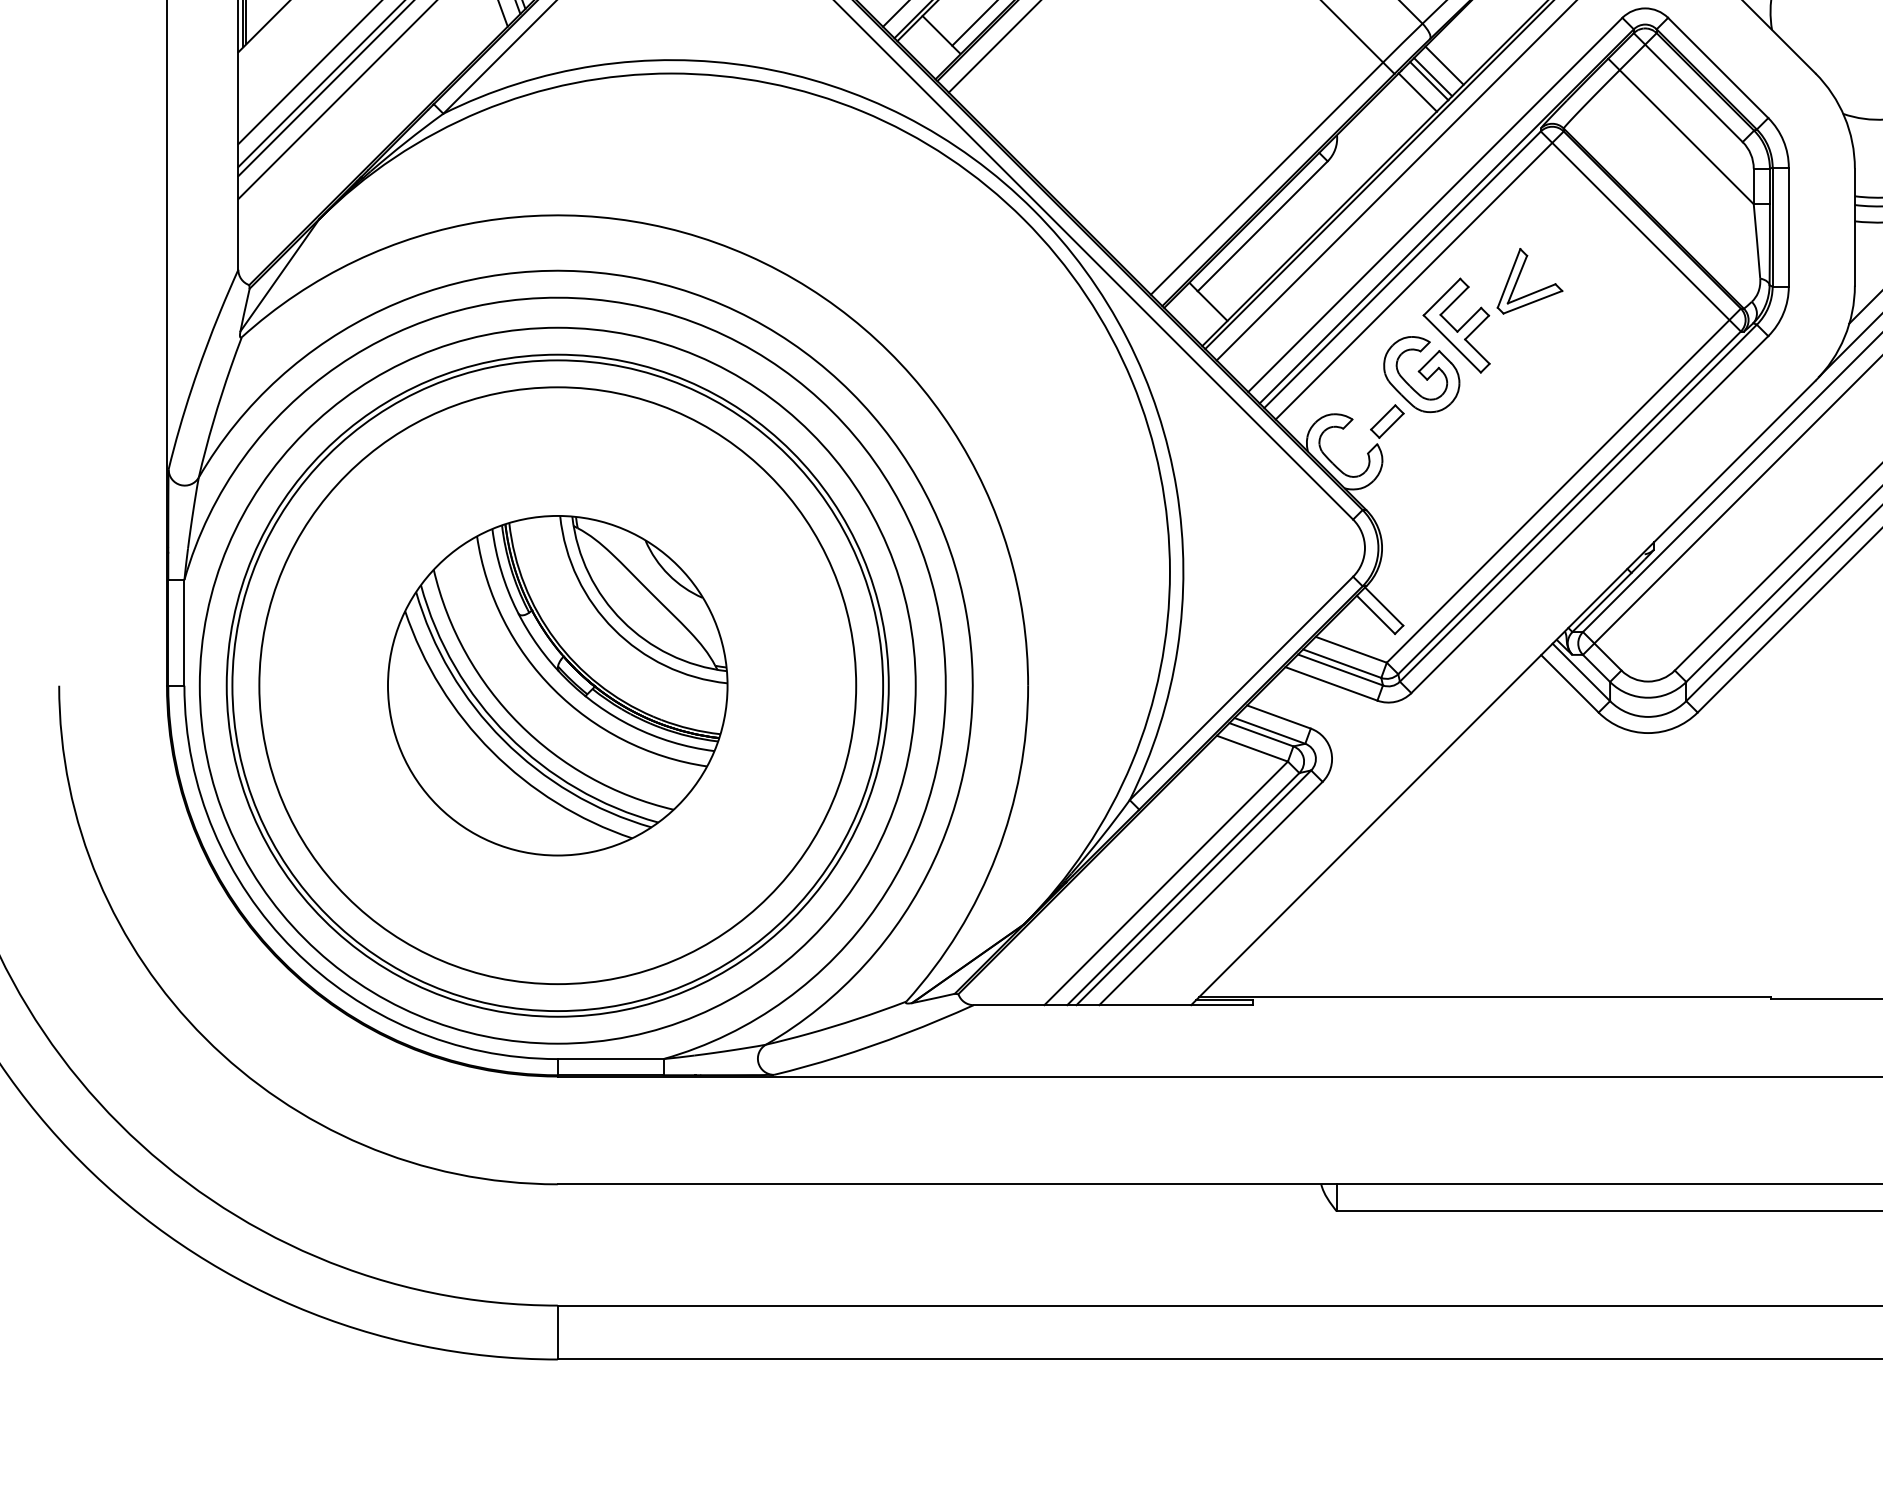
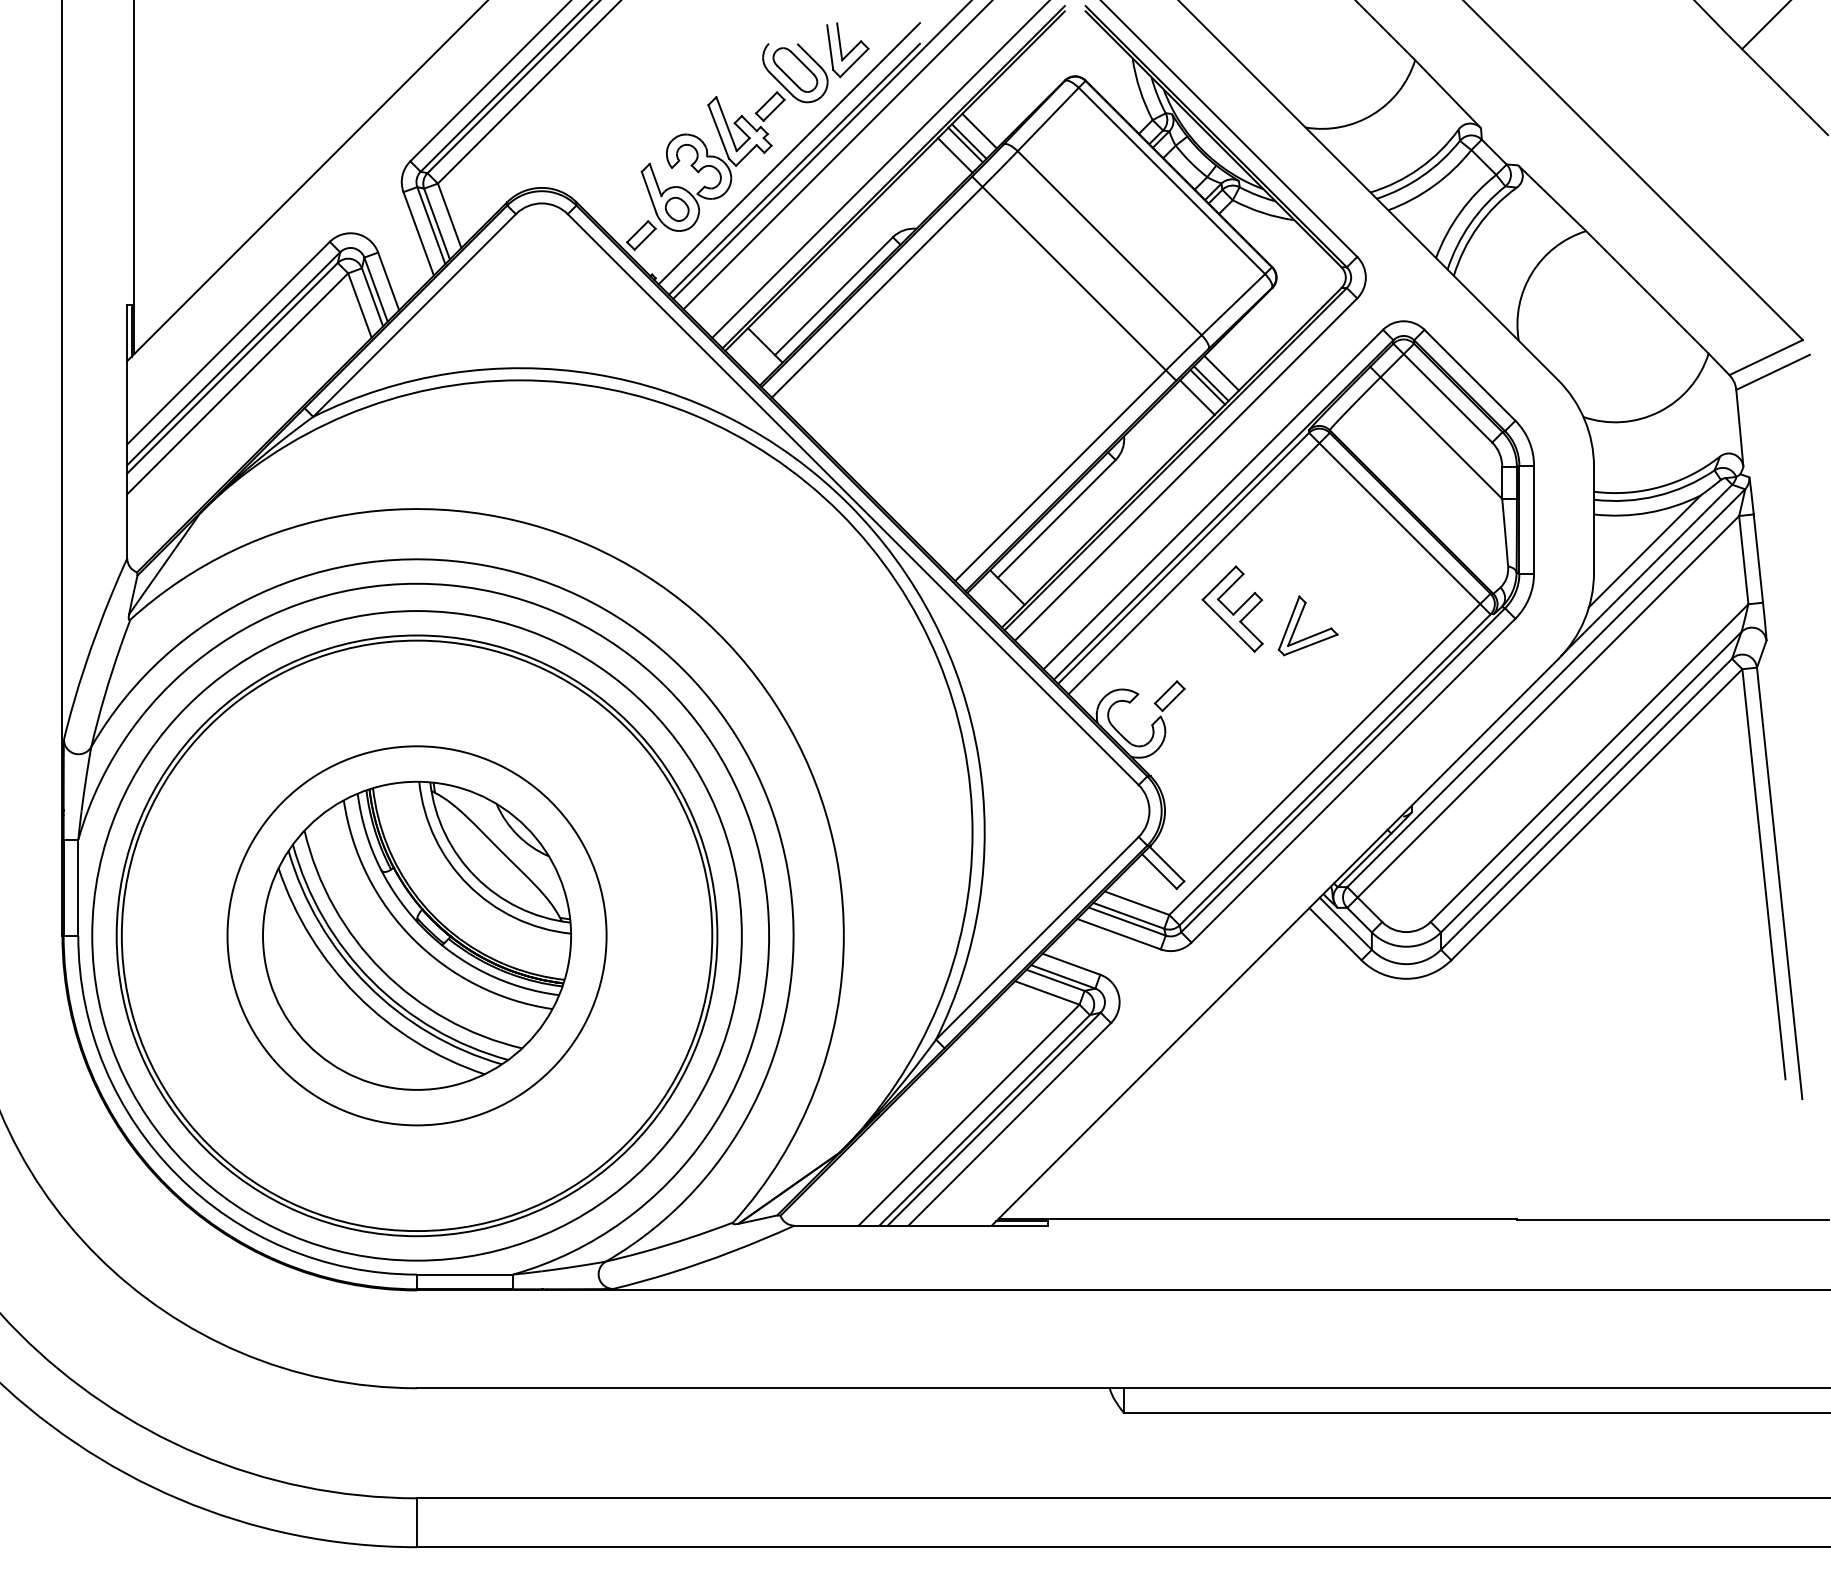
part: (1519, 278) -> (1298, 623), moved
part: (1422, 374) -> (1201, 653), removed
circle: (557, 685) -> (416, 935), size x0.7

